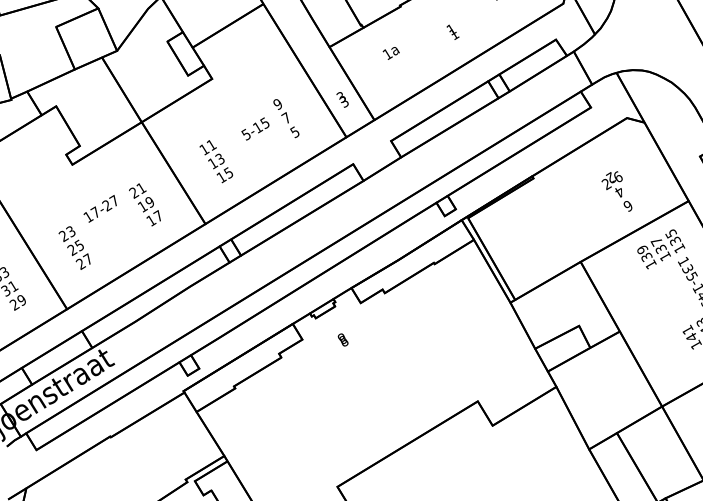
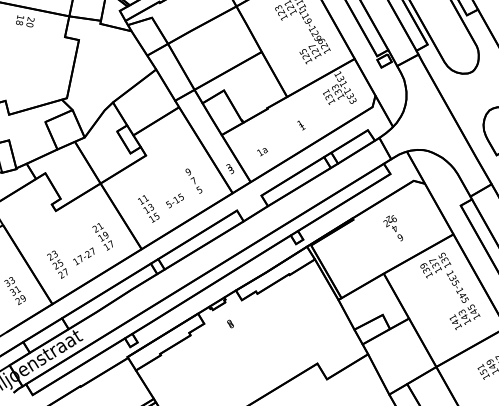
text: (391, 53) -> (262, 152), moved
text: (254, 128) -> (174, 200), moved
text: (615, 191) -> (392, 228), moved
text: (99, 208) -> (83, 256), moved

